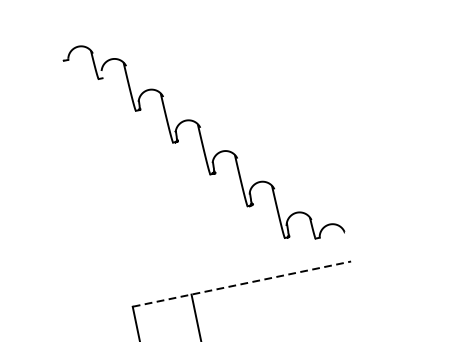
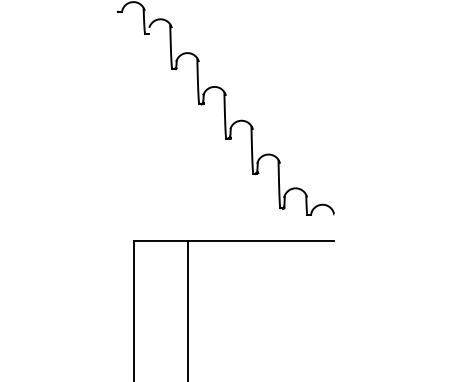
line: (242, 284) -> (234, 241), dashed -> solid

